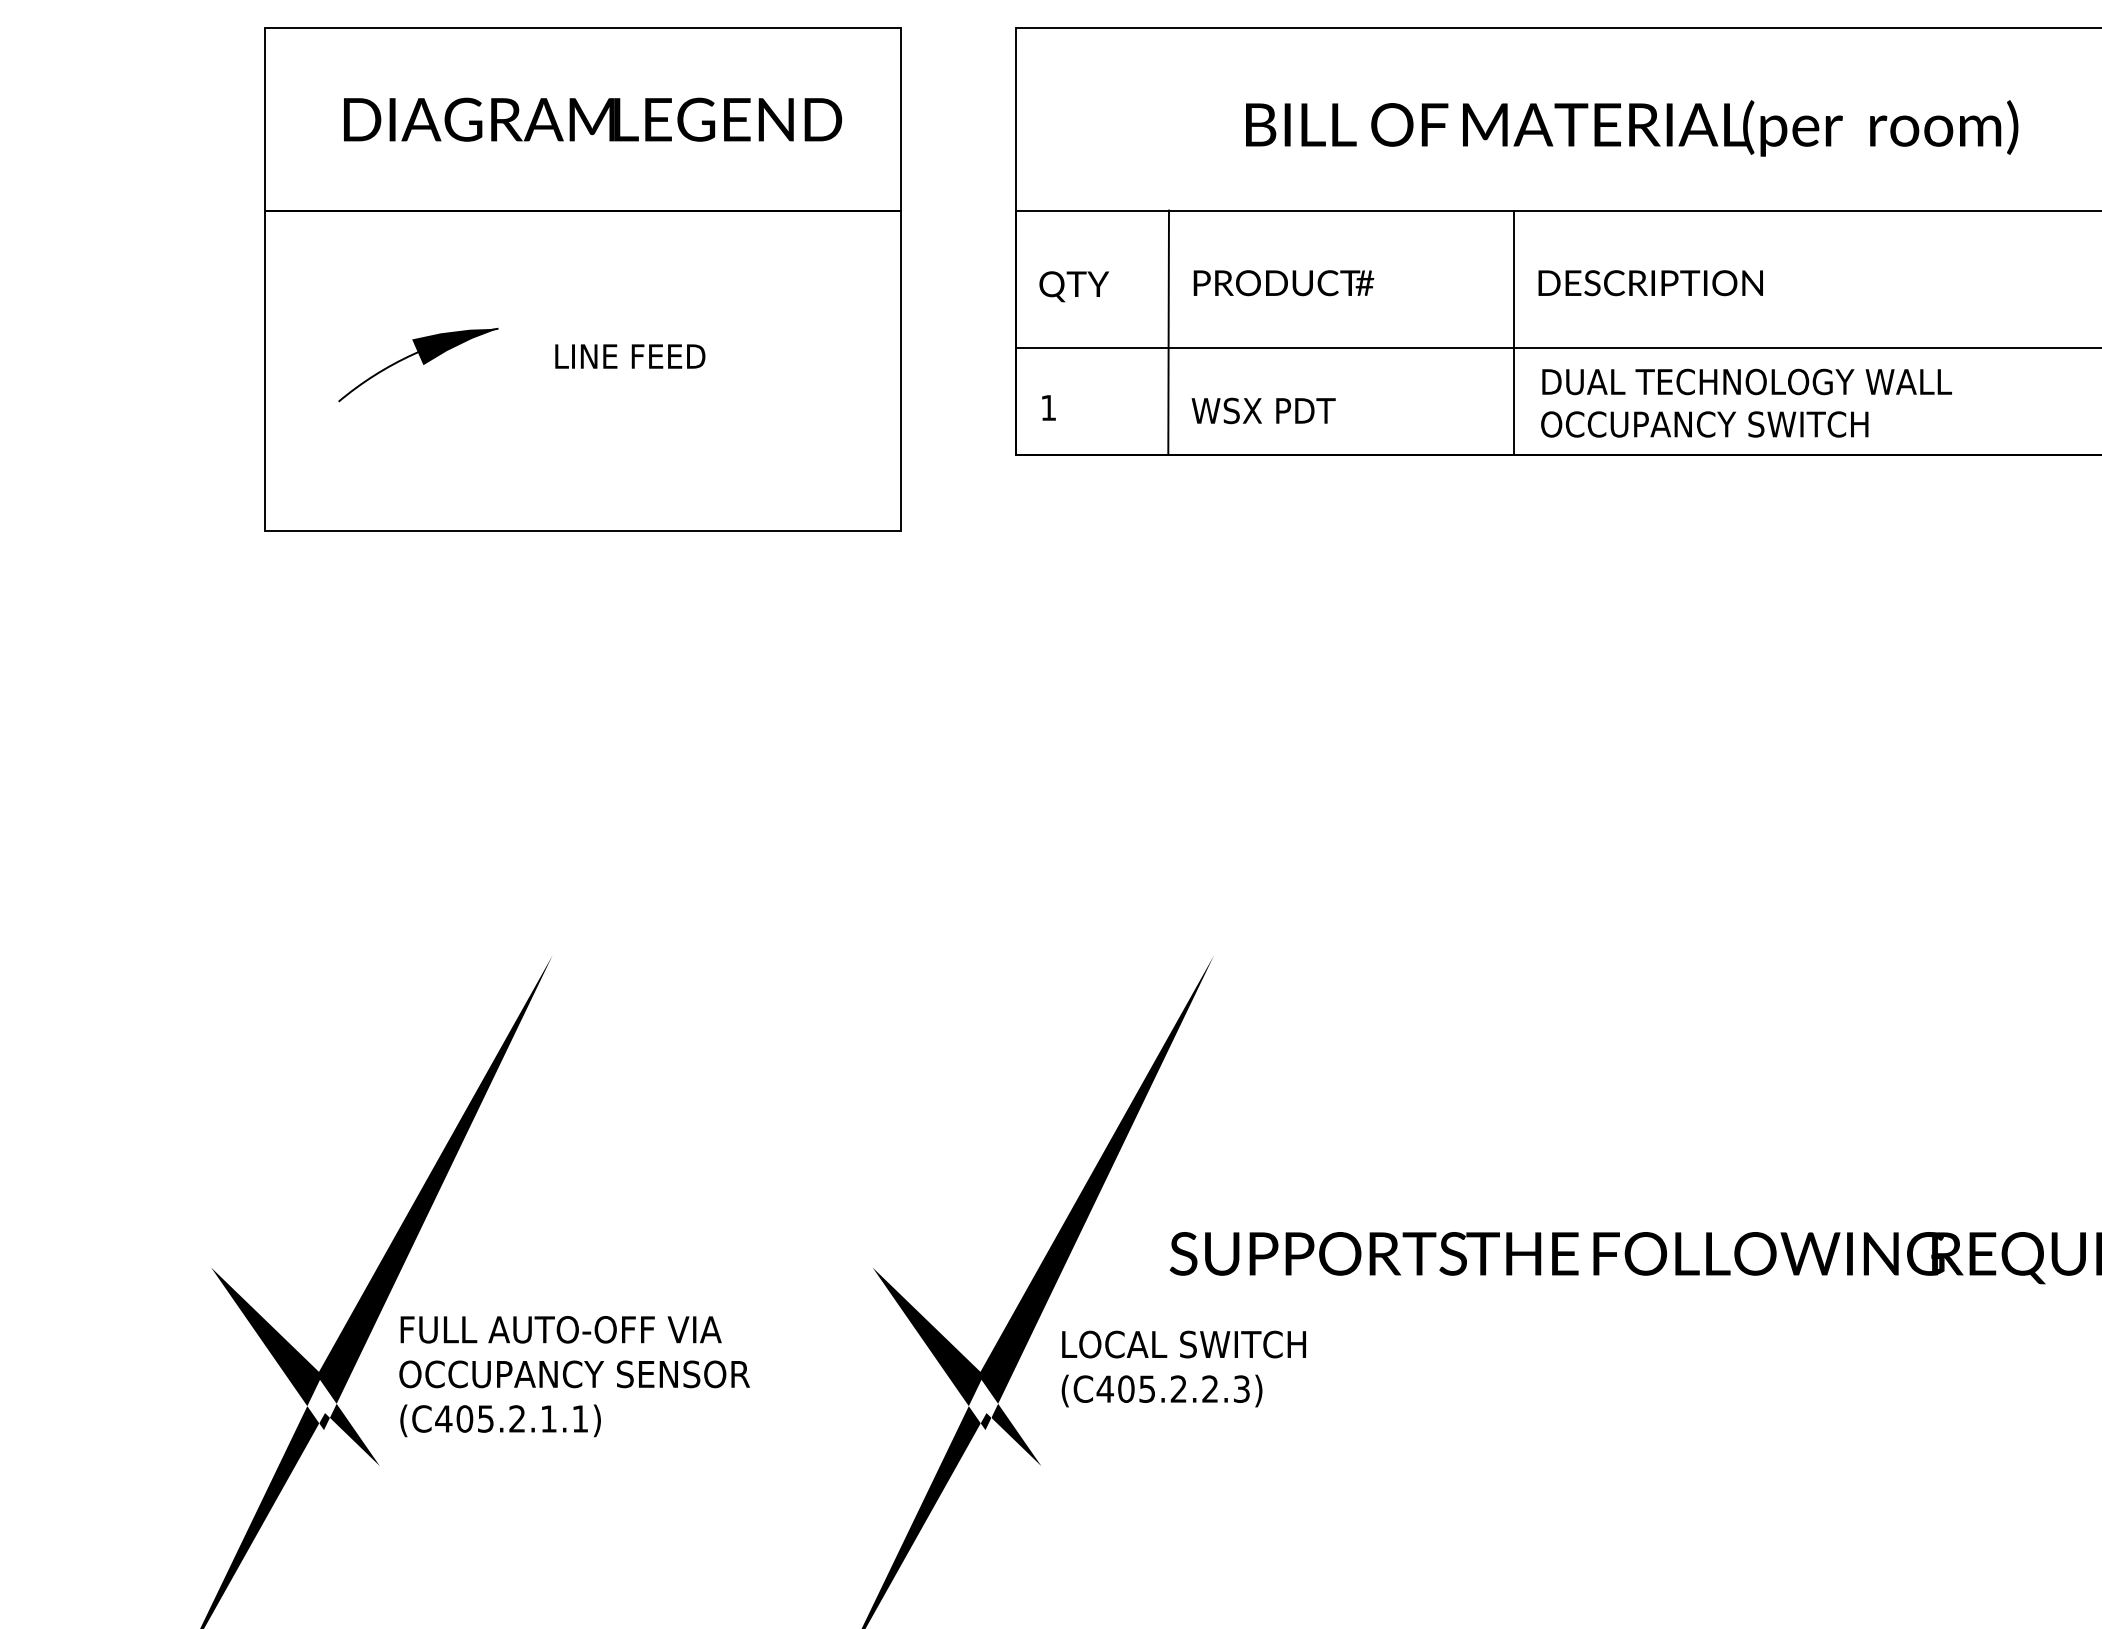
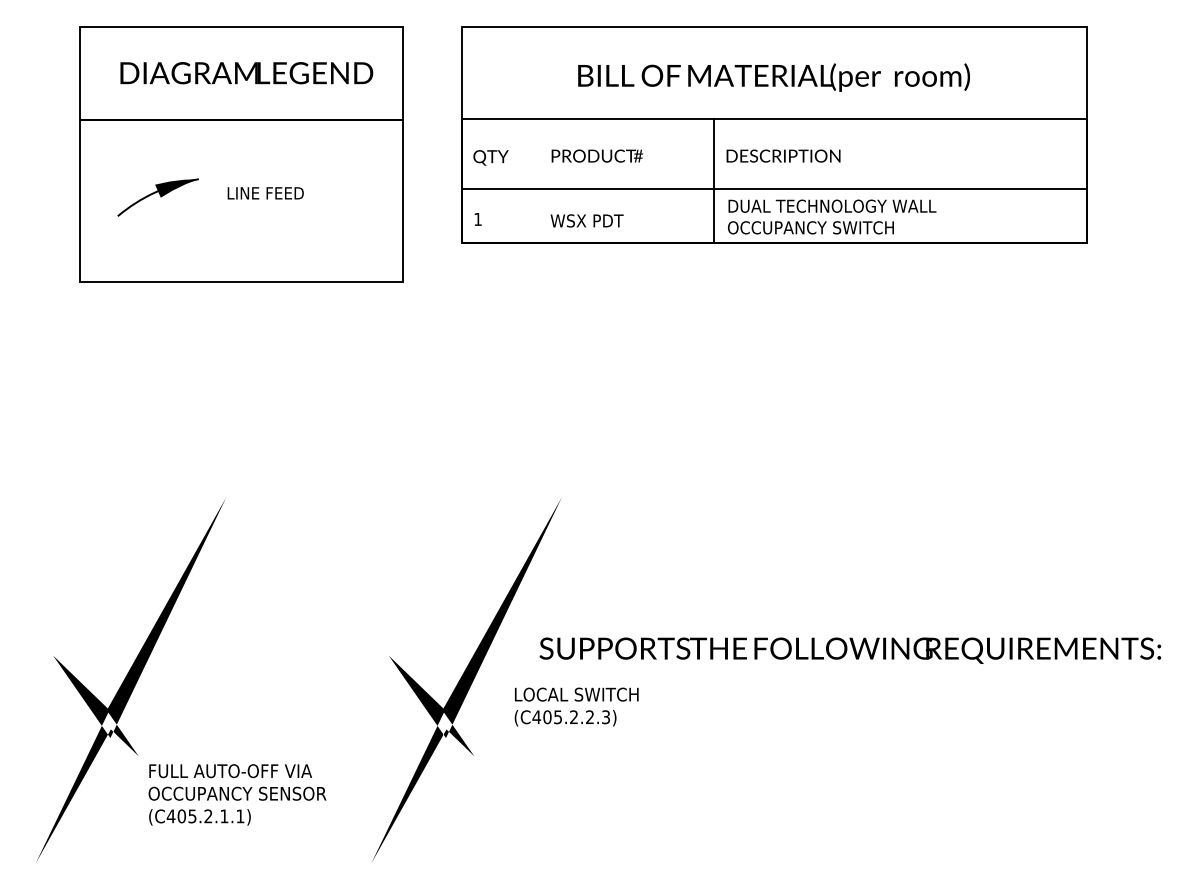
line: (1167, 333) -> (538, 181), removed
text: (1183, 1367) -> (576, 706), moved
text: (574, 1375) -> (237, 794), moved

